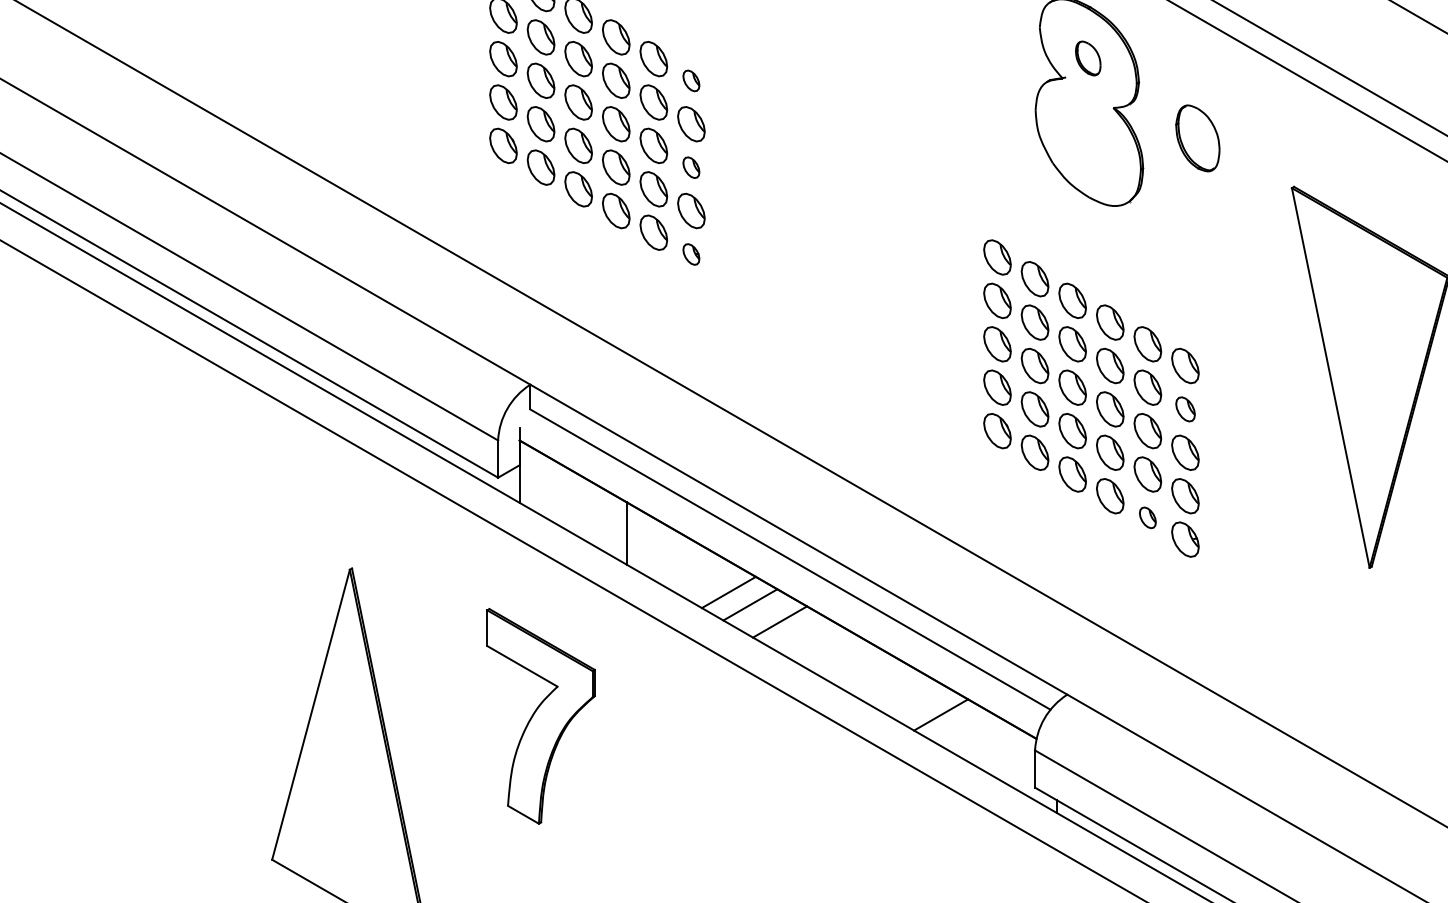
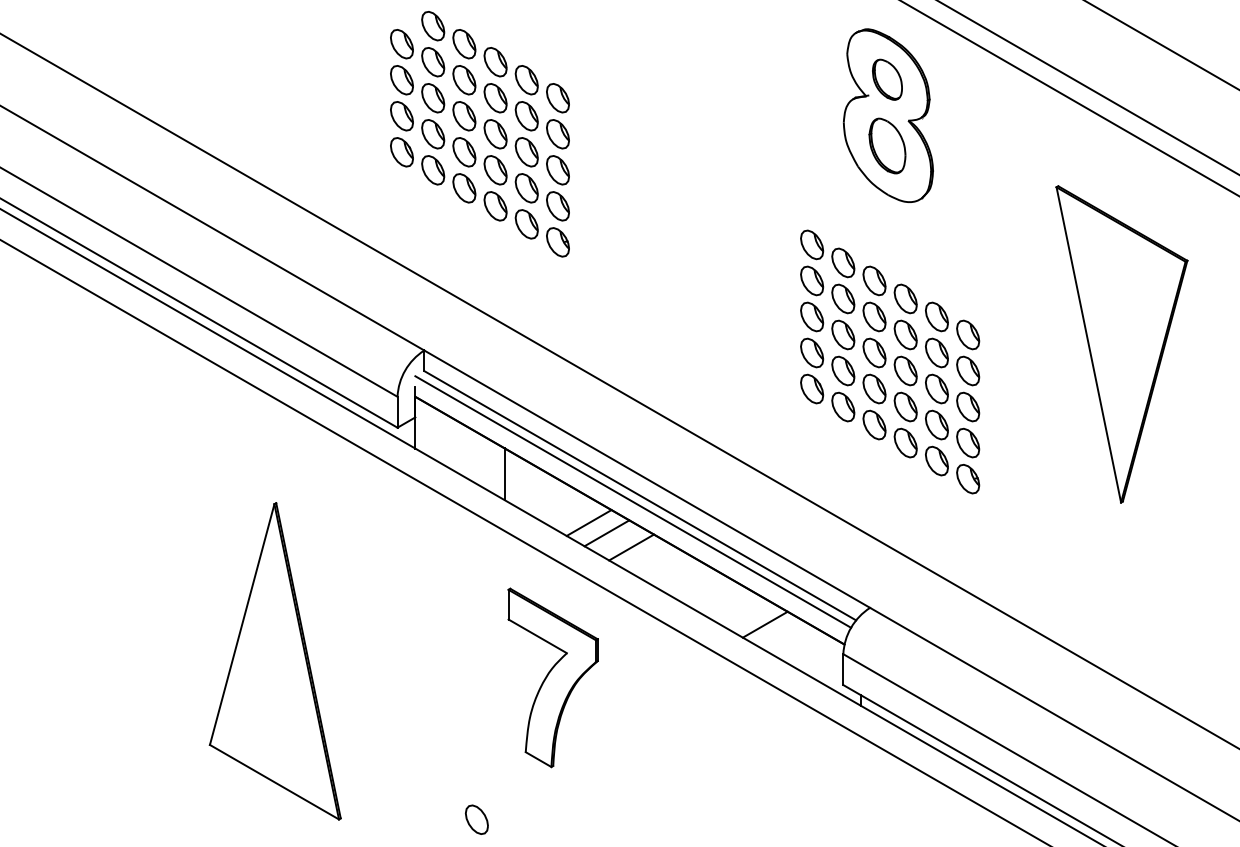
part: (1088, 58) -> (887, 79), size x1.43
part: (690, 81) -> (557, 98), size x1.67
part: (1197, 137) -> (887, 145), moved
part: (690, 167) -> (557, 170), size x1.67
part: (690, 254) -> (557, 242), size x1.67
part: (1185, 408) -> (968, 370), size x1.43
part: (1147, 517) -> (936, 460), size x1.67
line: (782, 566) -> (633, 501), added
part: (540, 715) -> (552, 677), moved

